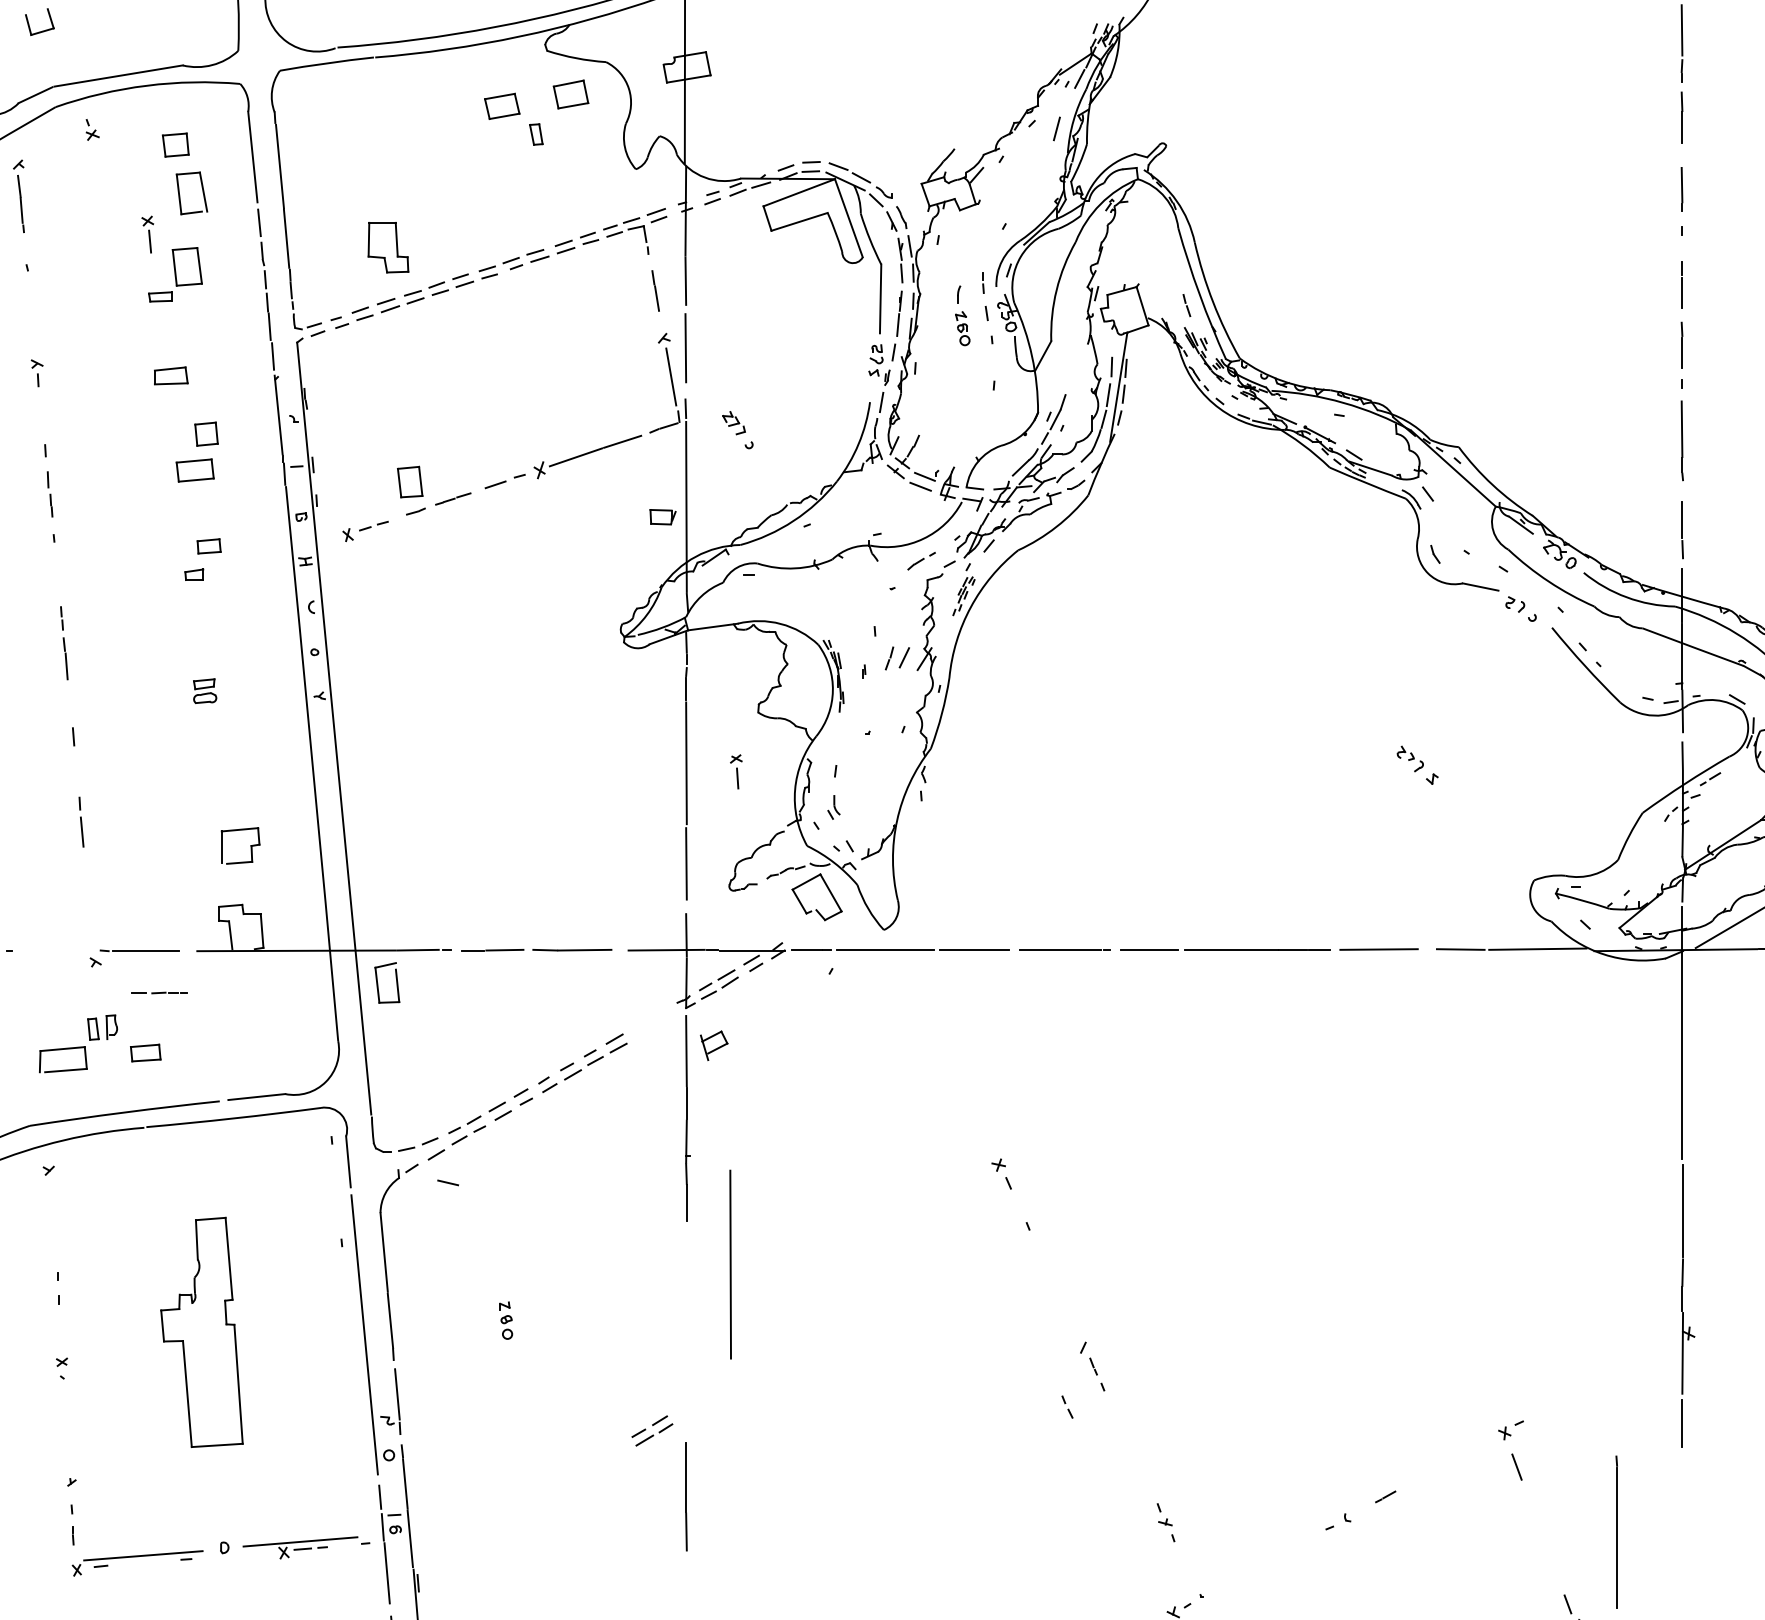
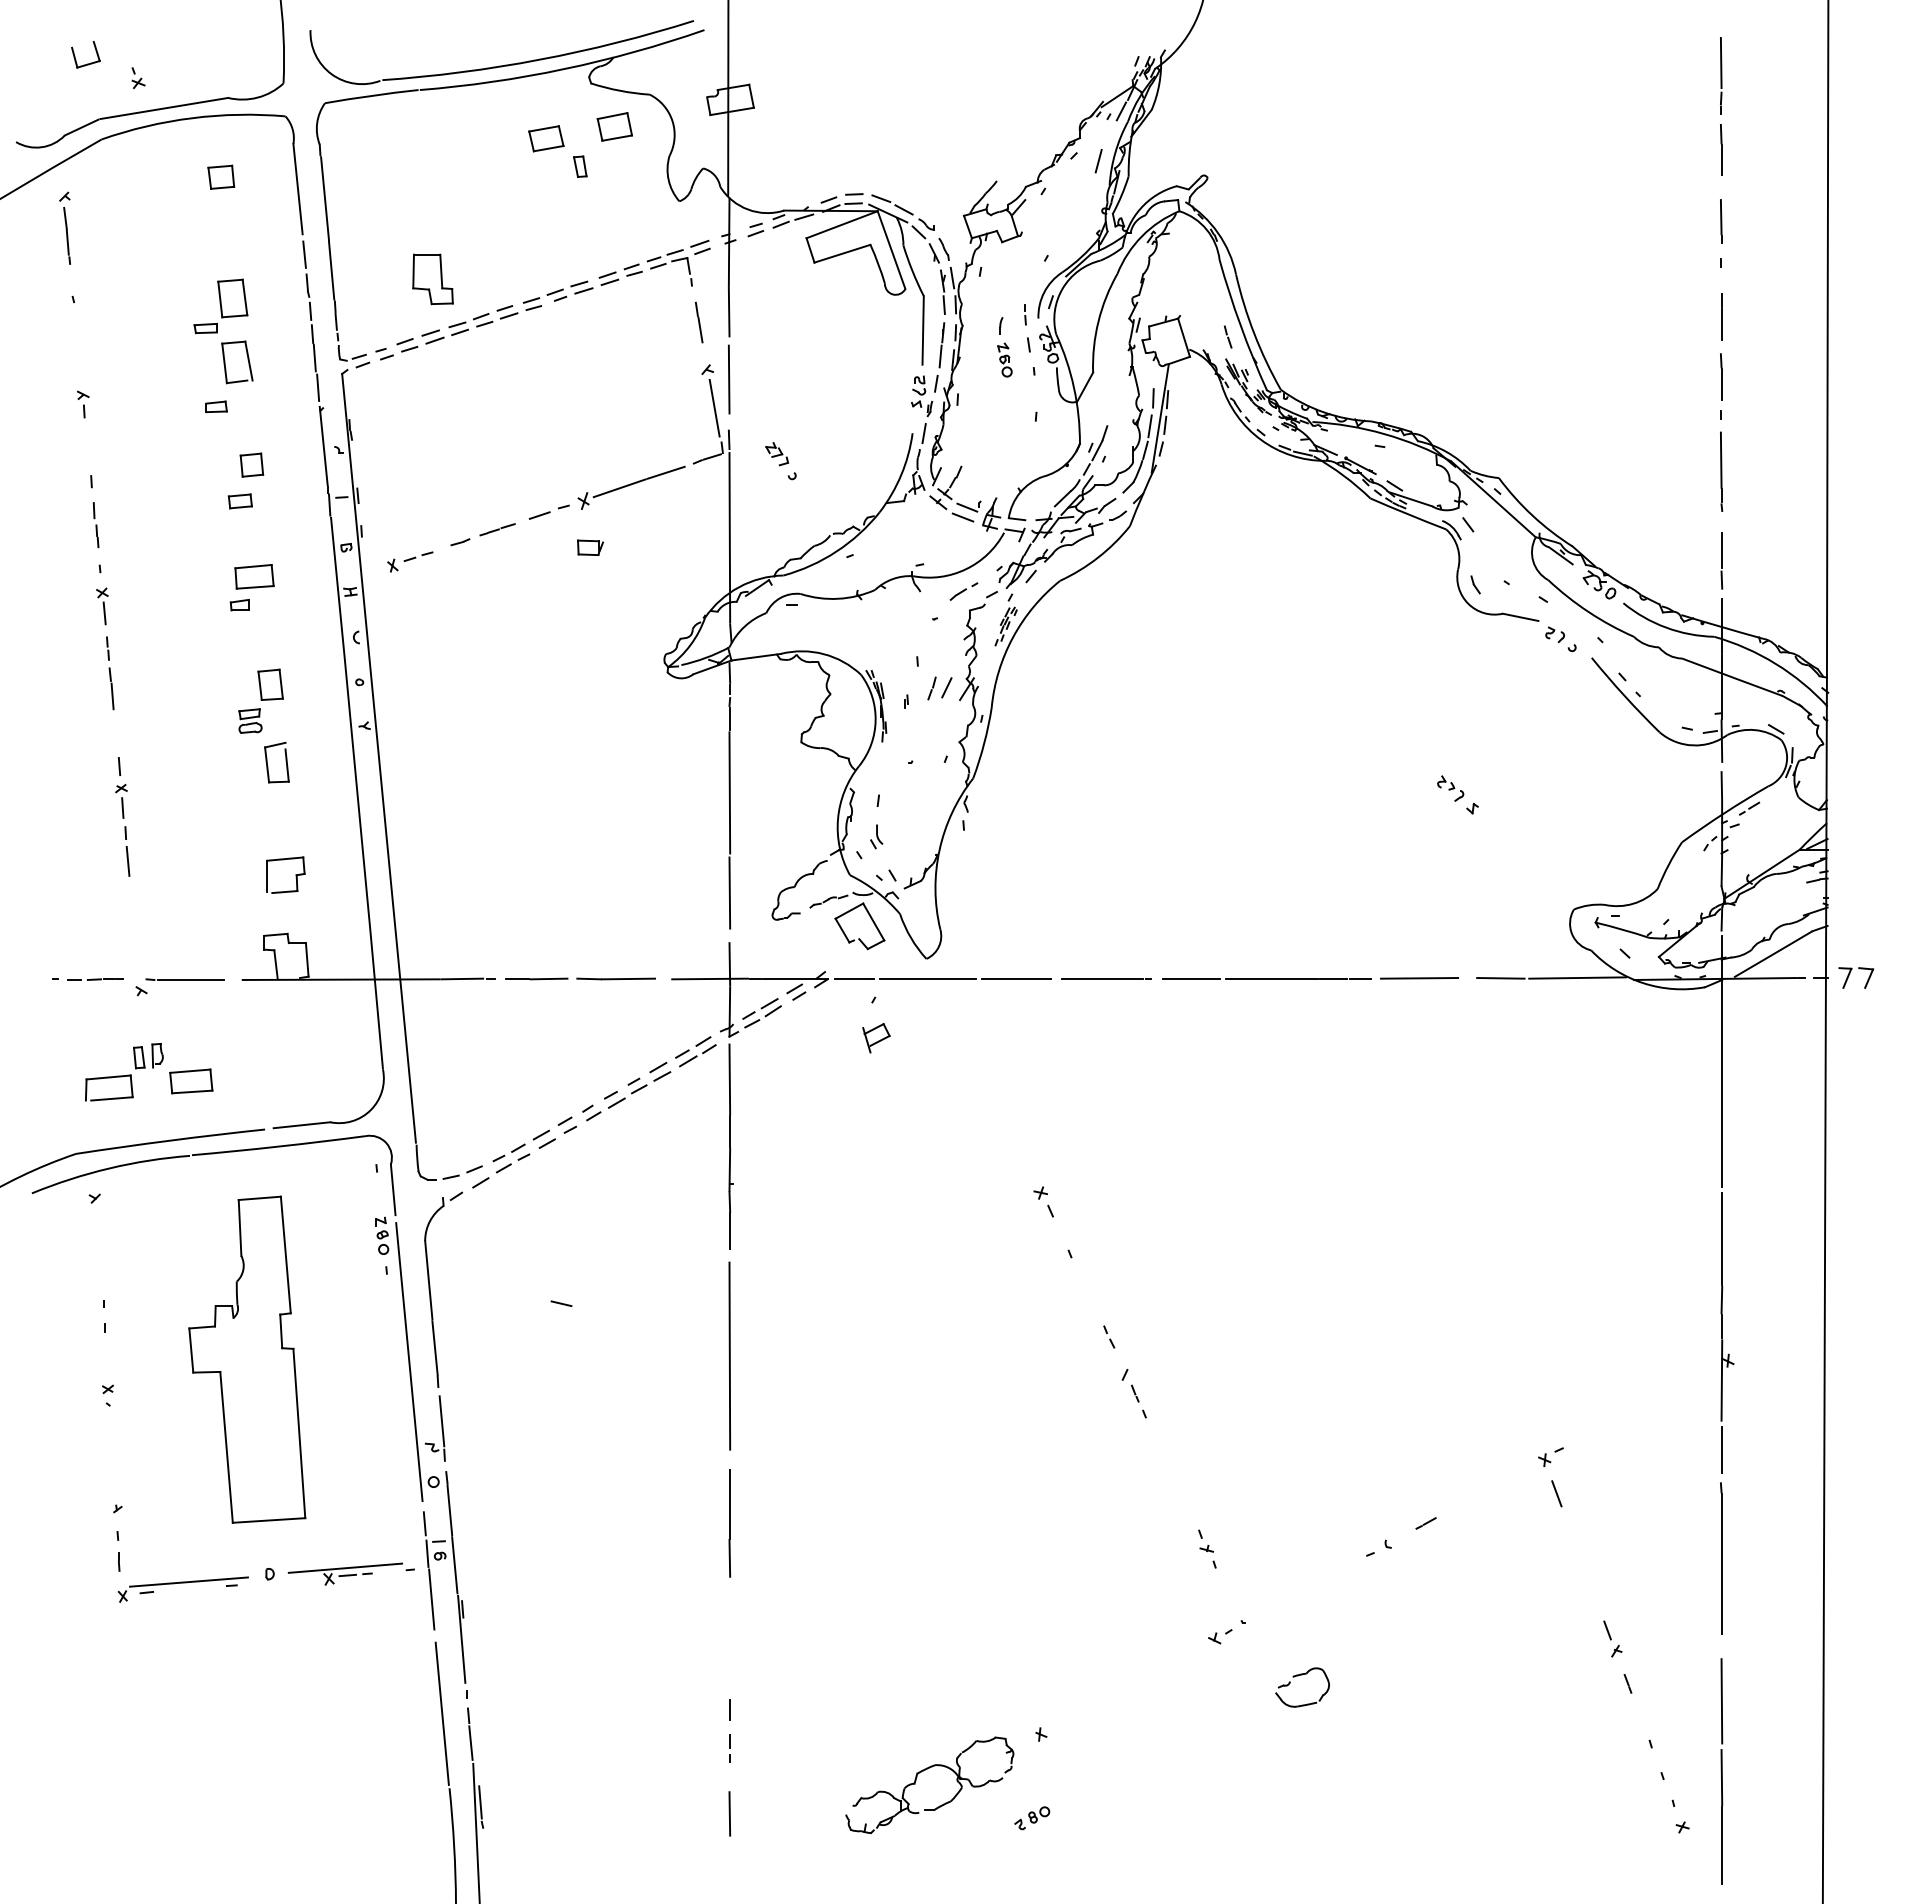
part: (92, 130) -> (138, 78), moved
part: (202, 191) -> (247, 360), moved
part: (147, 234) -> (102, 606), moved
part: (170, 375) -> (216, 406), size x0.62
part: (194, 470) -> (239, 501), size x0.62
part: (409, 481) -> (270, 684), moved
part: (663, 516) -> (590, 547), moved
part: (209, 545) -> (254, 576), size x1.67
part: (736, 770) -> (121, 800), moved
part: (378, 986) -> (268, 766), moved
line: (159, 992) -> (95, 979), moved
part: (714, 1046) -> (876, 1038), moved
part: (145, 1053) -> (191, 1081), size x1.43
line: (448, 1182) -> (561, 1303), moved
line: (730, 1263) -> (729, 1355), moved
part: (506, 1320) -> (382, 1235), moved
part: (202, 1332) -> (247, 1359), size x1.43
part: (1067, 1406) -> (1109, 1336), moved
part: (652, 1430) -> (695, 1051), moved
line: (1617, 1532) -> (1721, 1558), moved

